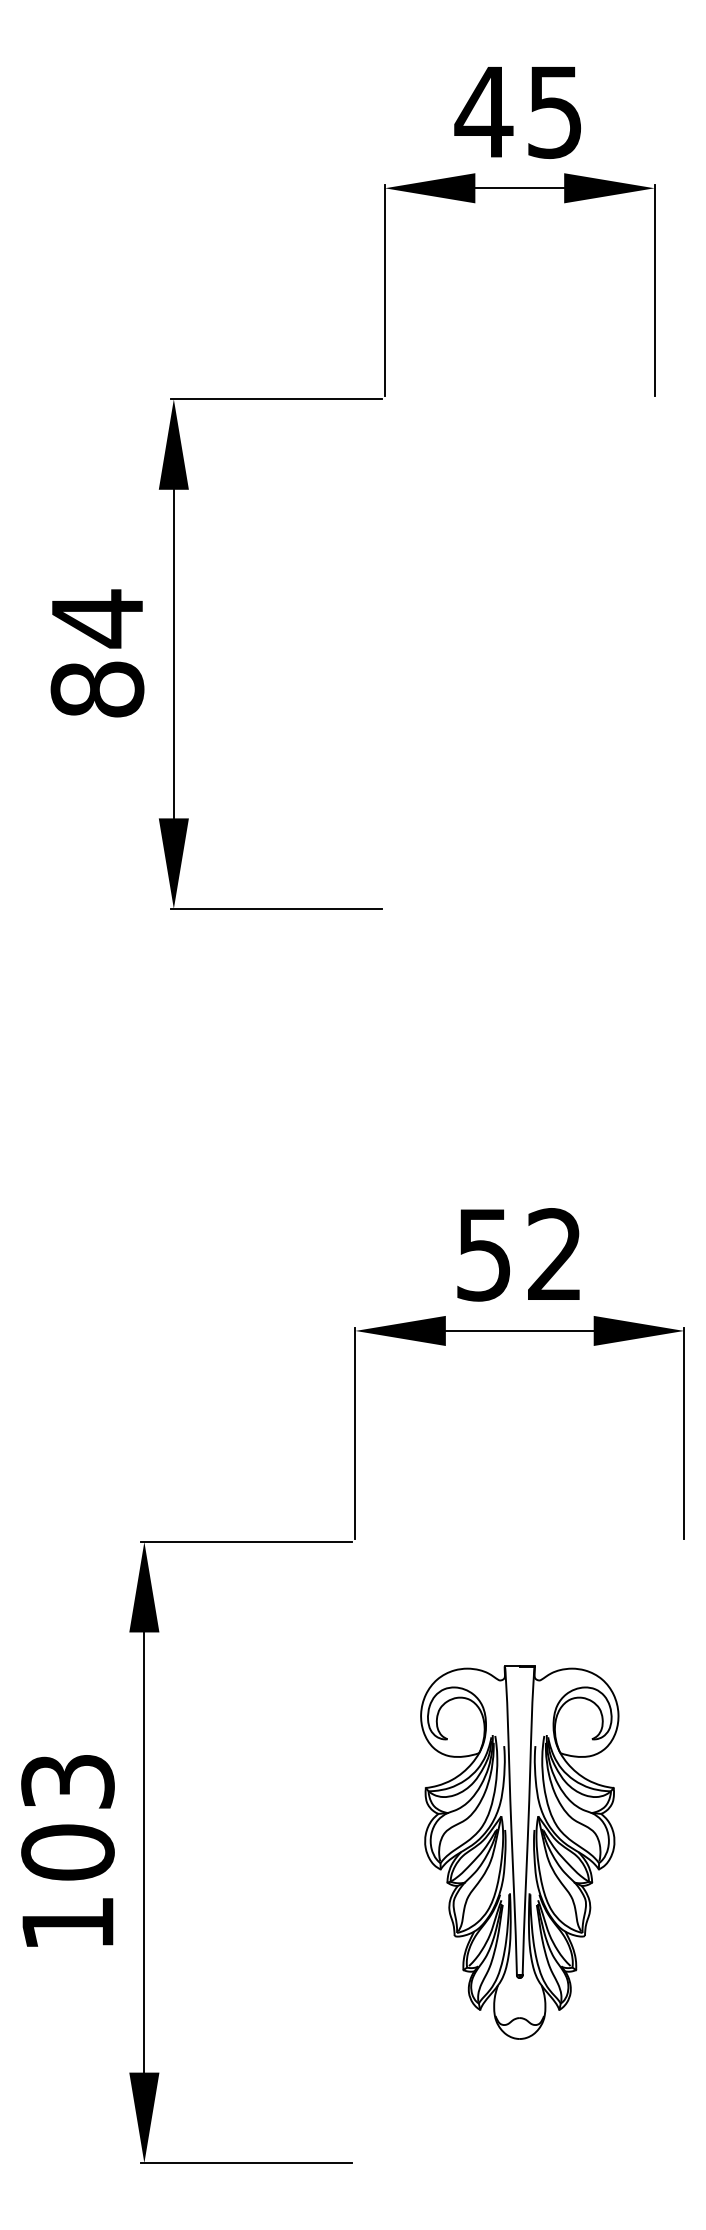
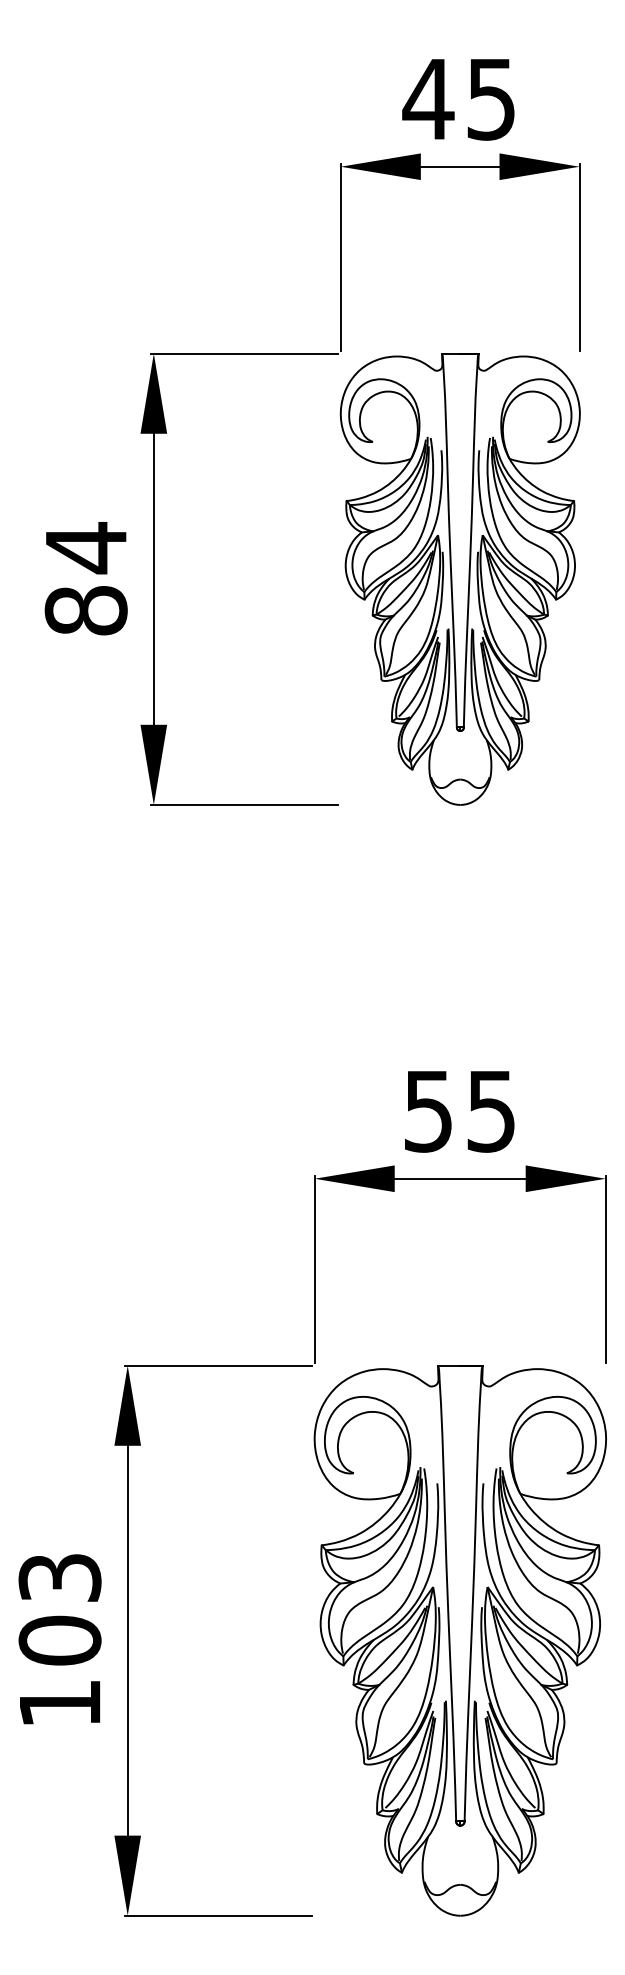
part: (518, 654) -> (459, 579), added
text: (553, 1253) -> (490, 1110), 52 -> 55
part: (518, 1852) -> (459, 1640), size x1.67

